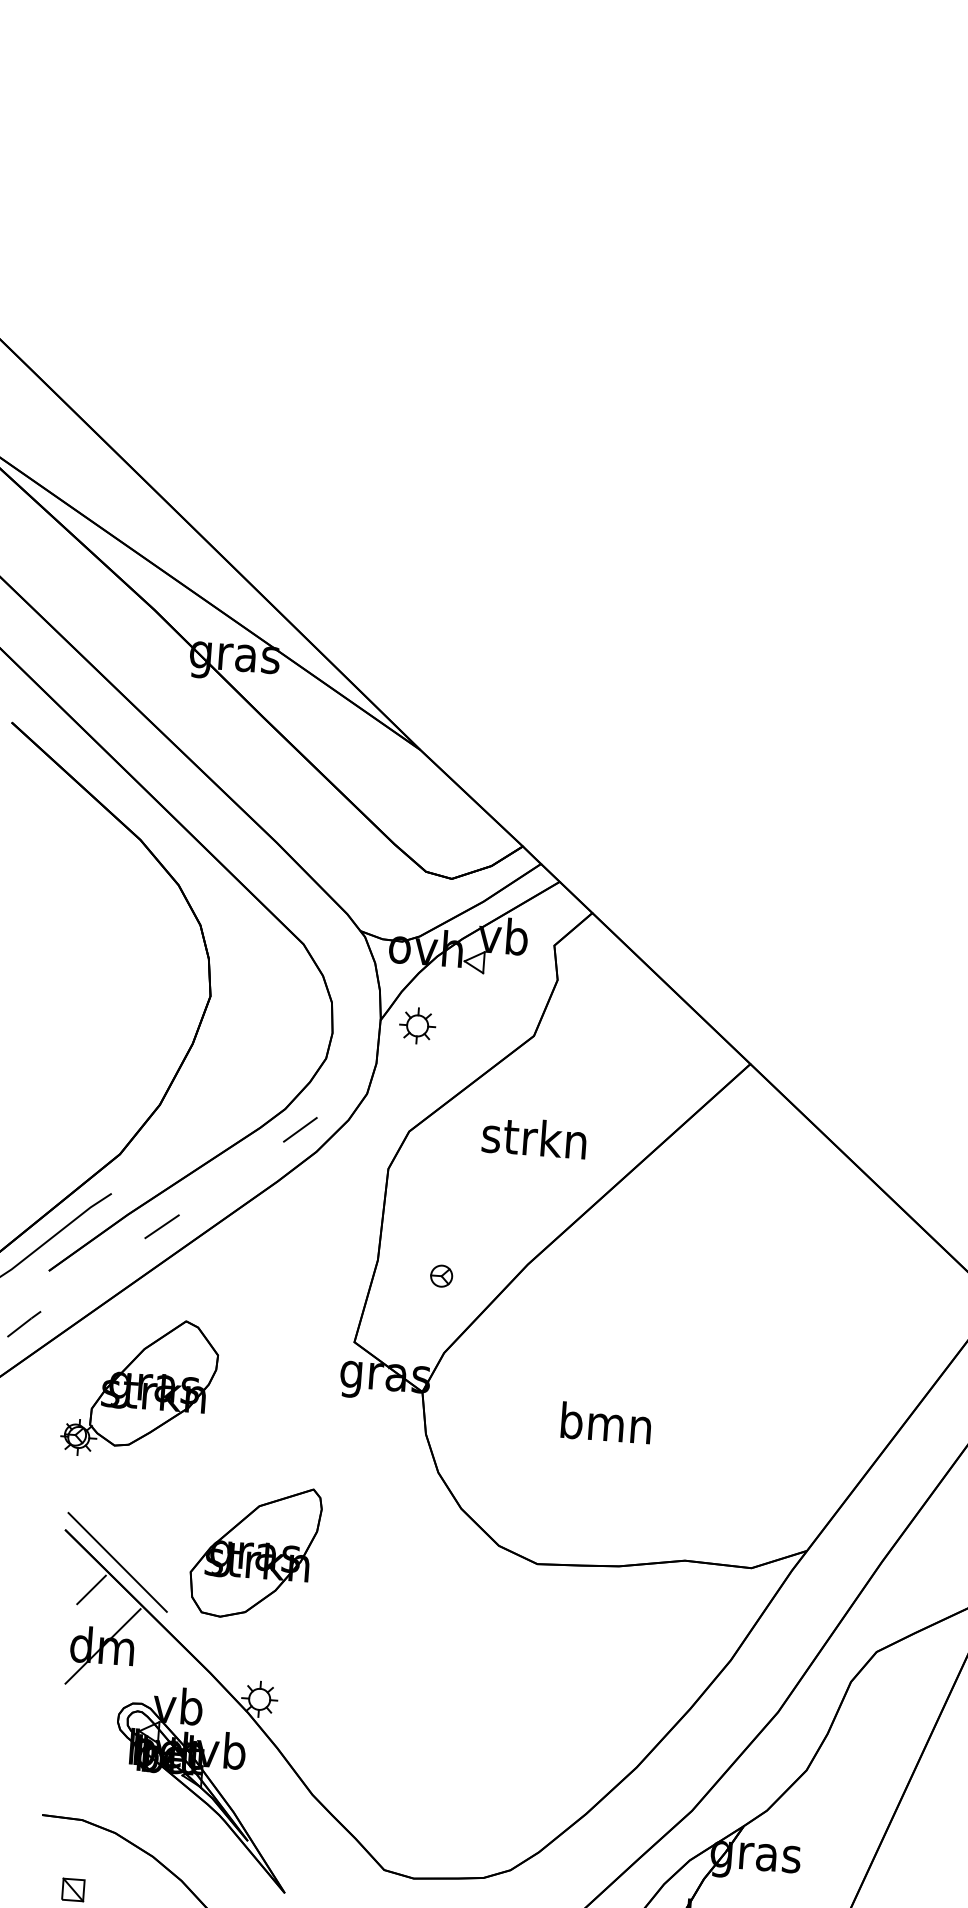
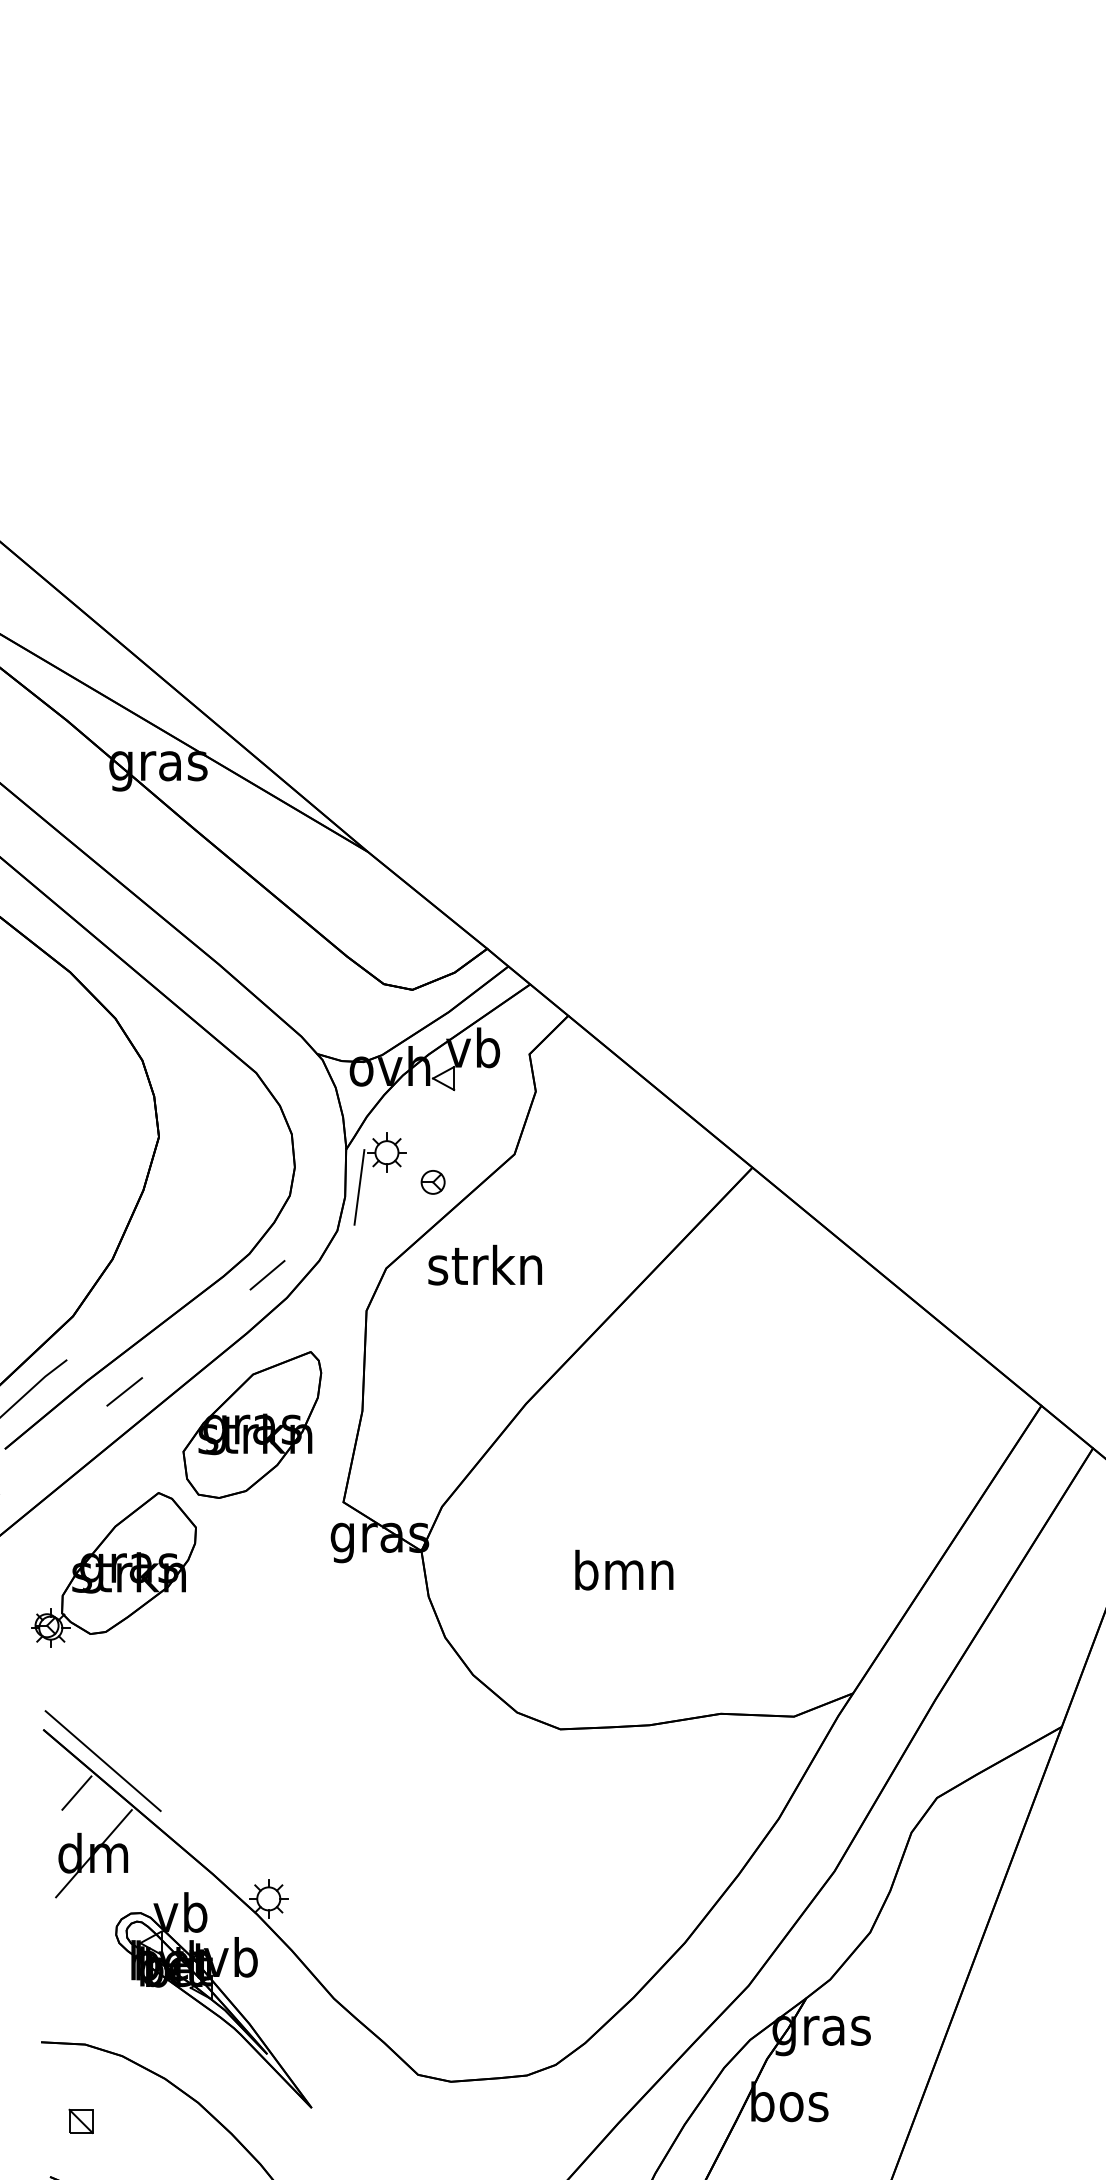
line: (390, 1055) -> (359, 1187), added
text: (533, 1137) -> (484, 1264), moved
part: (441, 1276) -> (432, 1182), moved
part: (255, 1551) -> (252, 1424), moved

